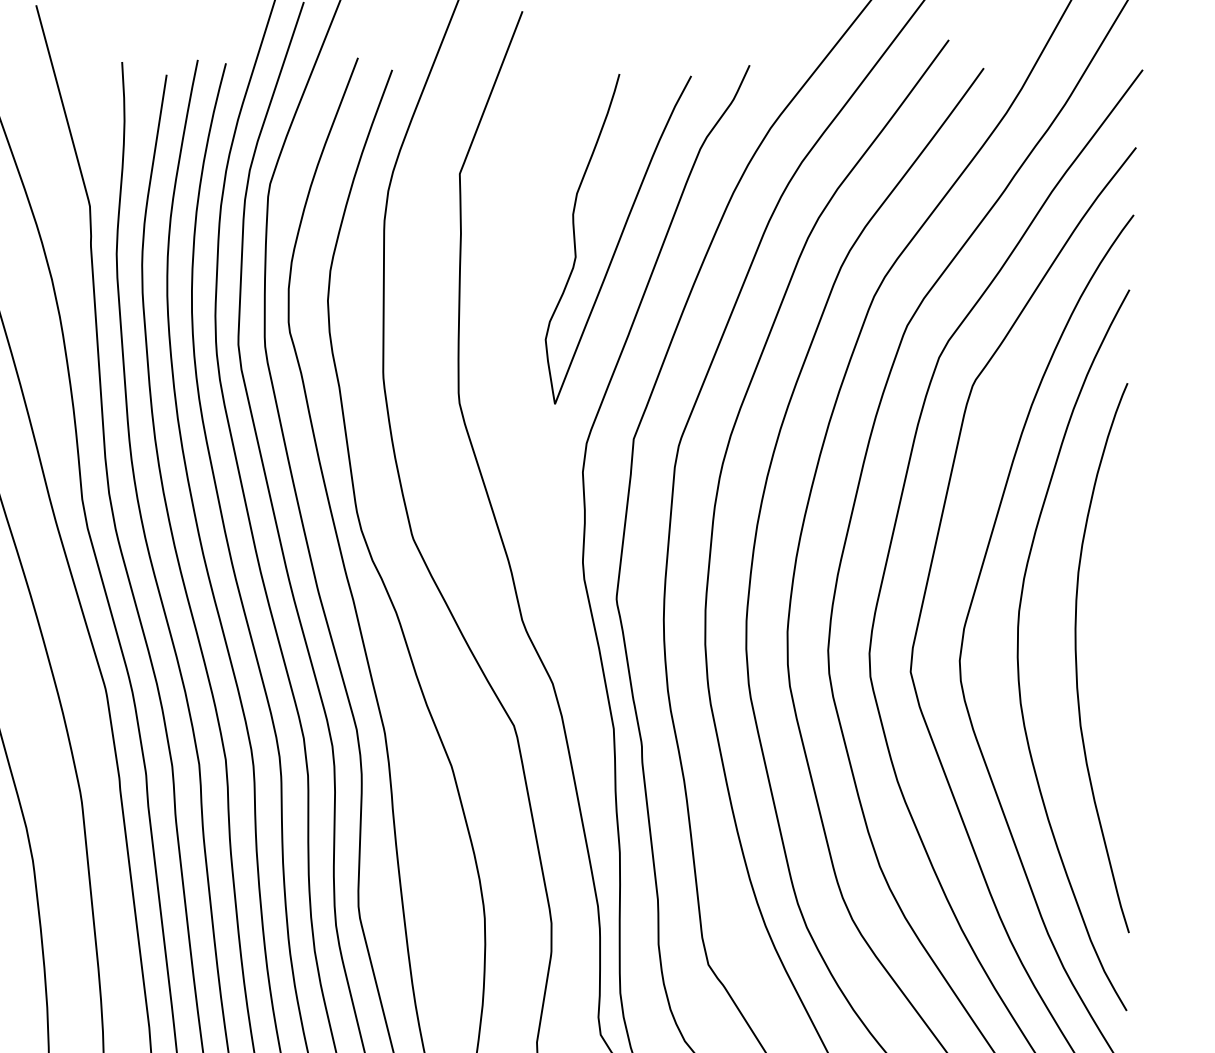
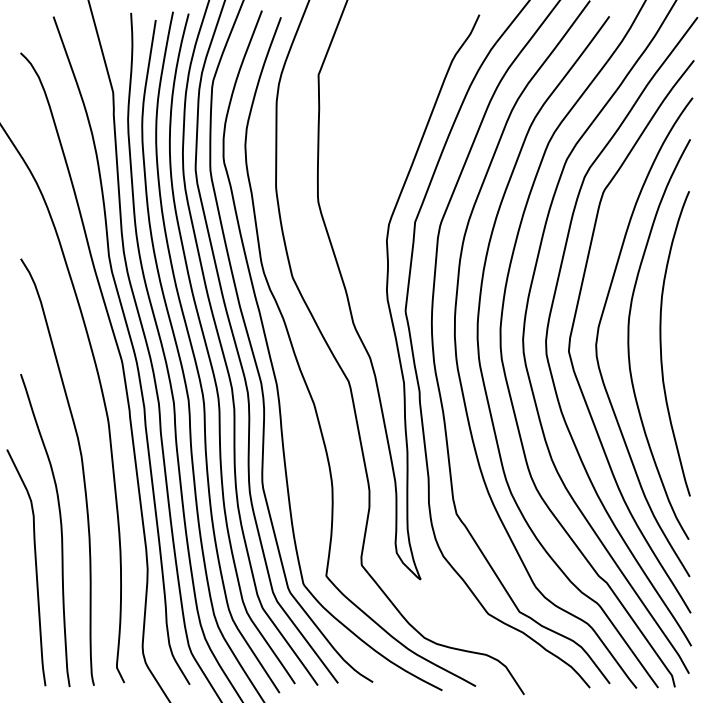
curve: (618, 239) -> (406, 111), removed

